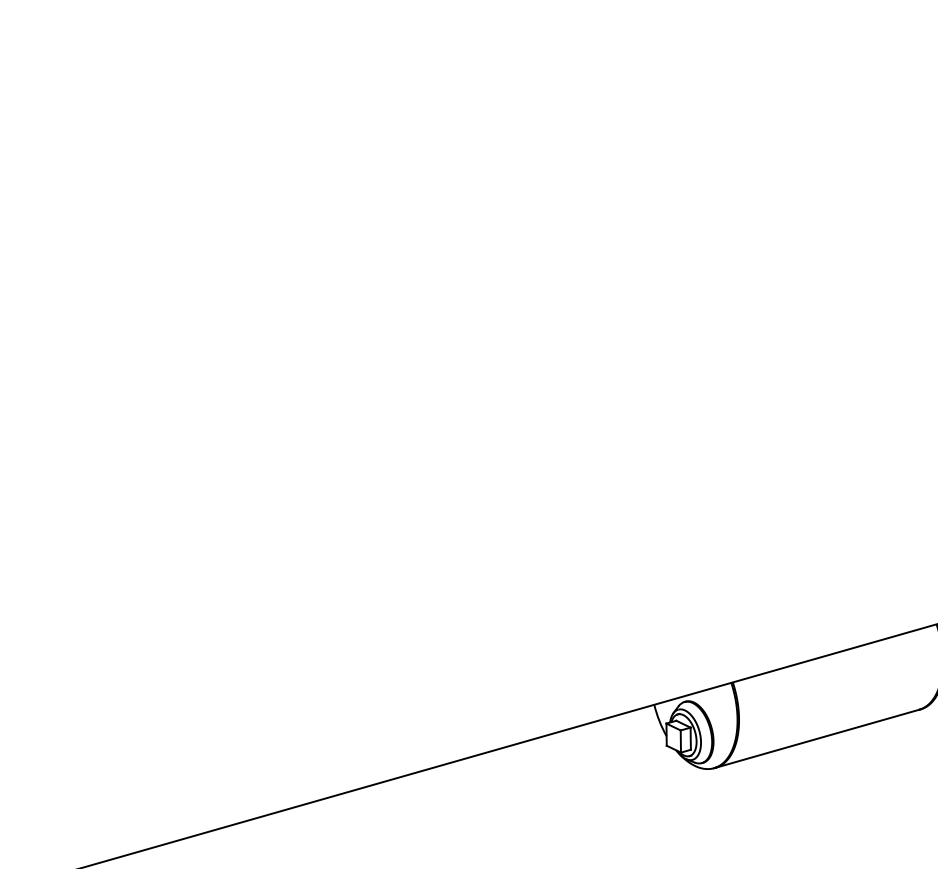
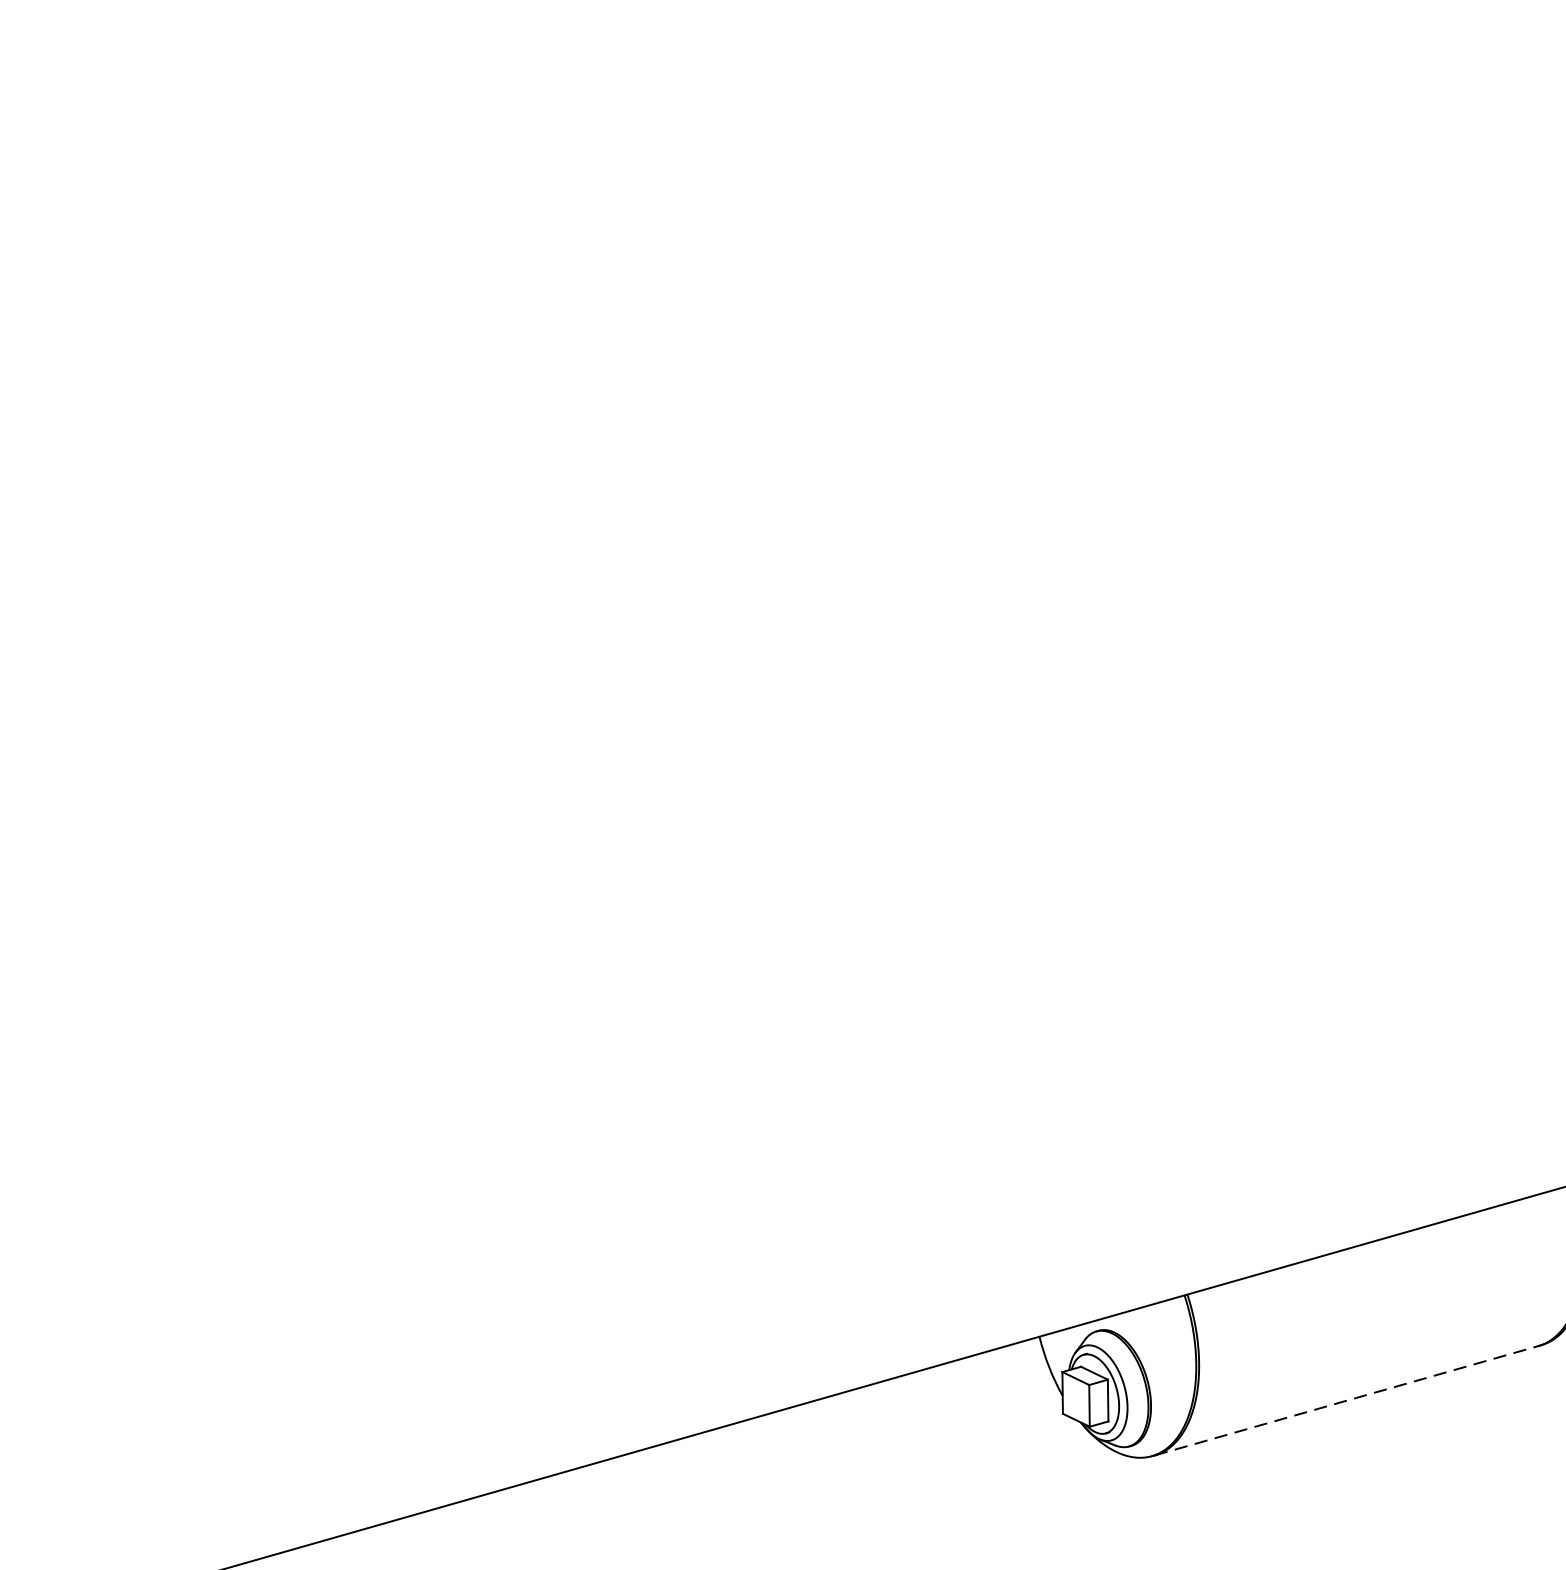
line: (817, 738) -> (1346, 1400), solid -> dashed

